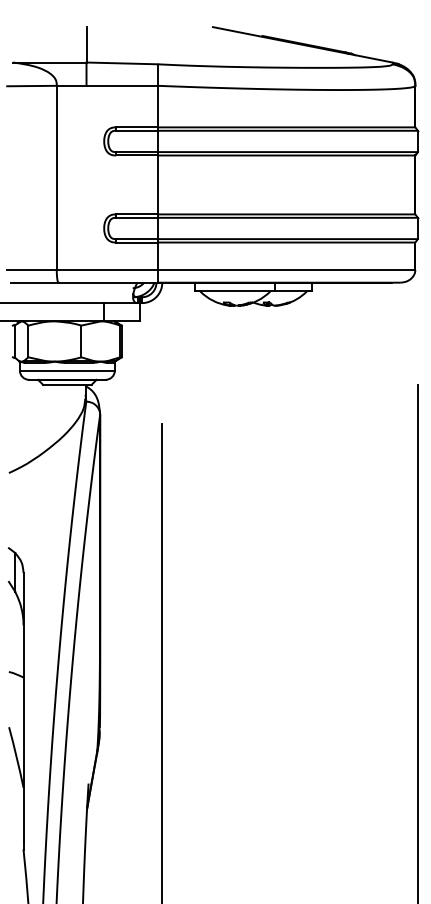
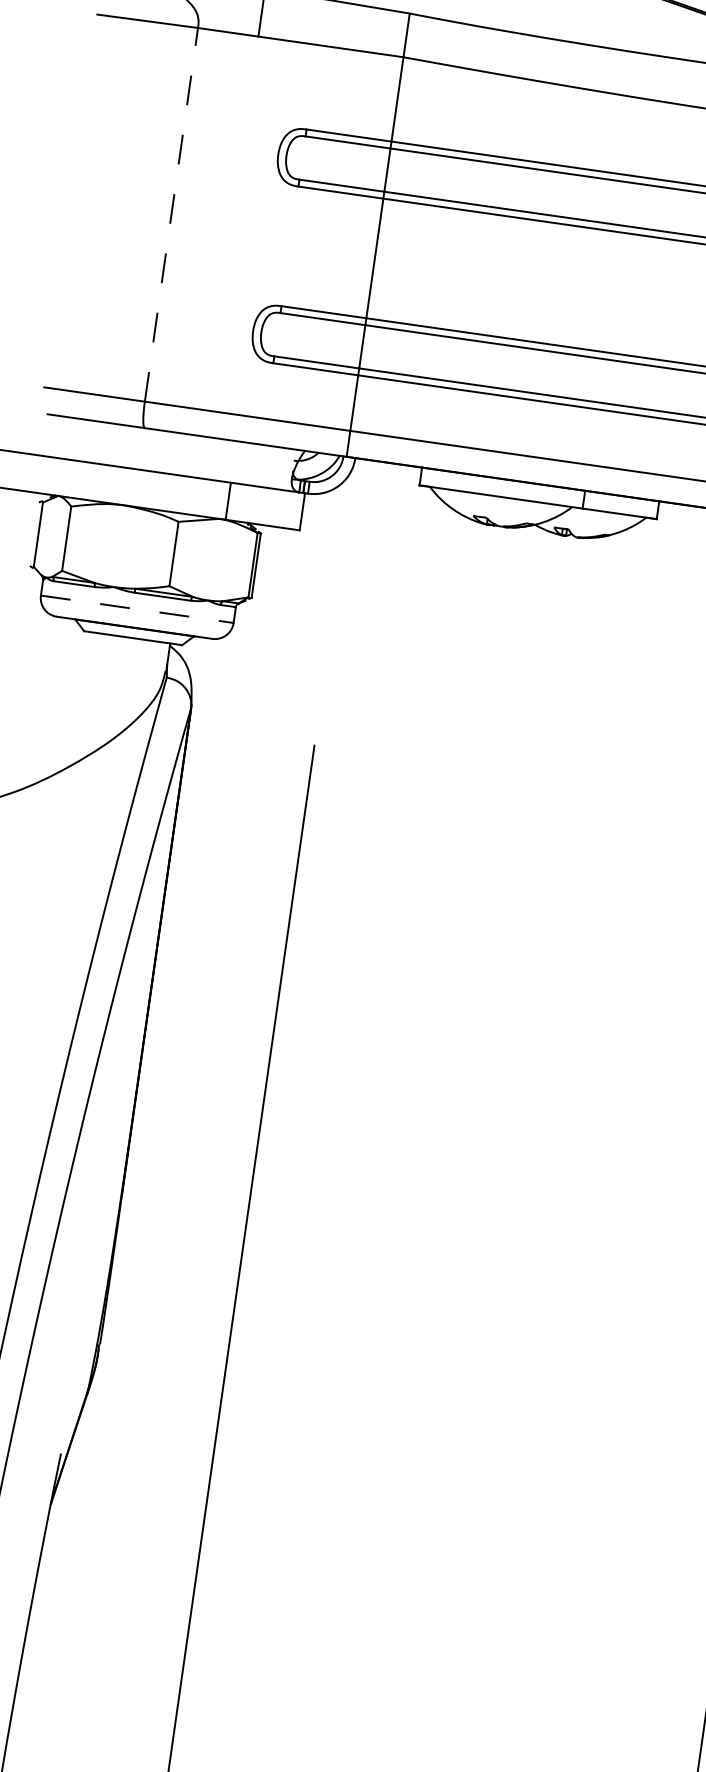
line: (56, 177) -> (171, 213), solid -> dashed
line: (67, 370) -> (137, 608), solid -> dashed

